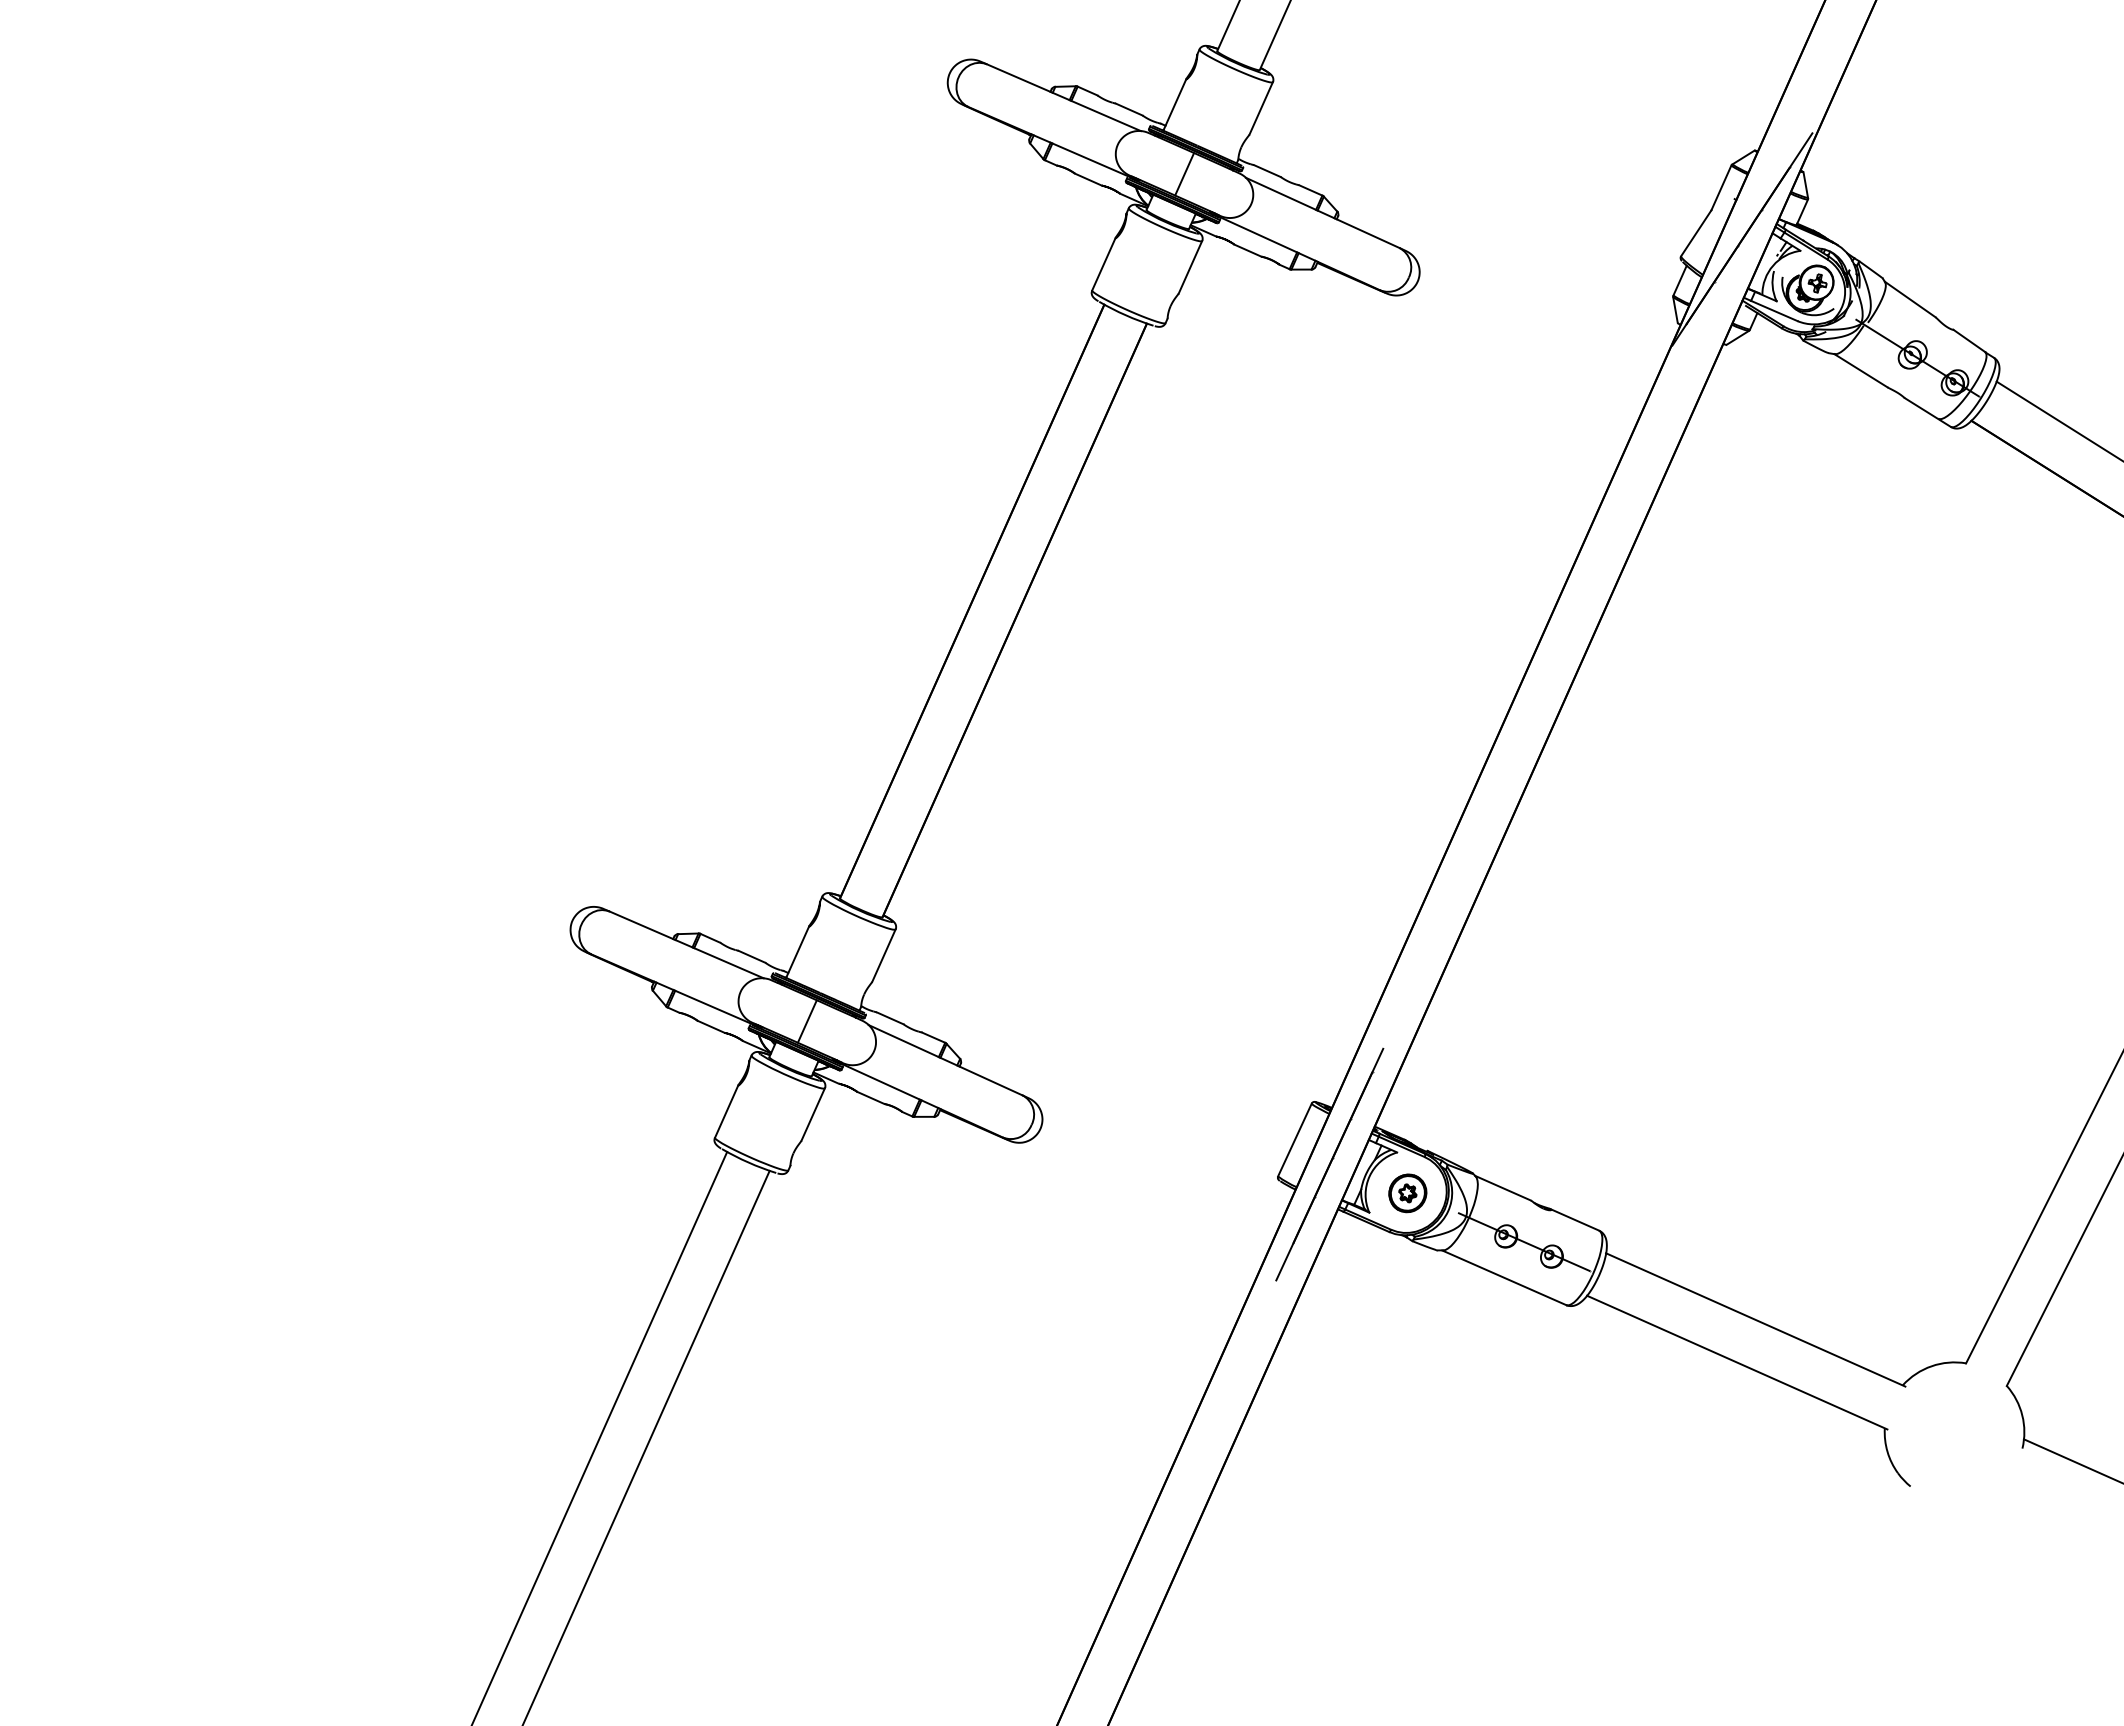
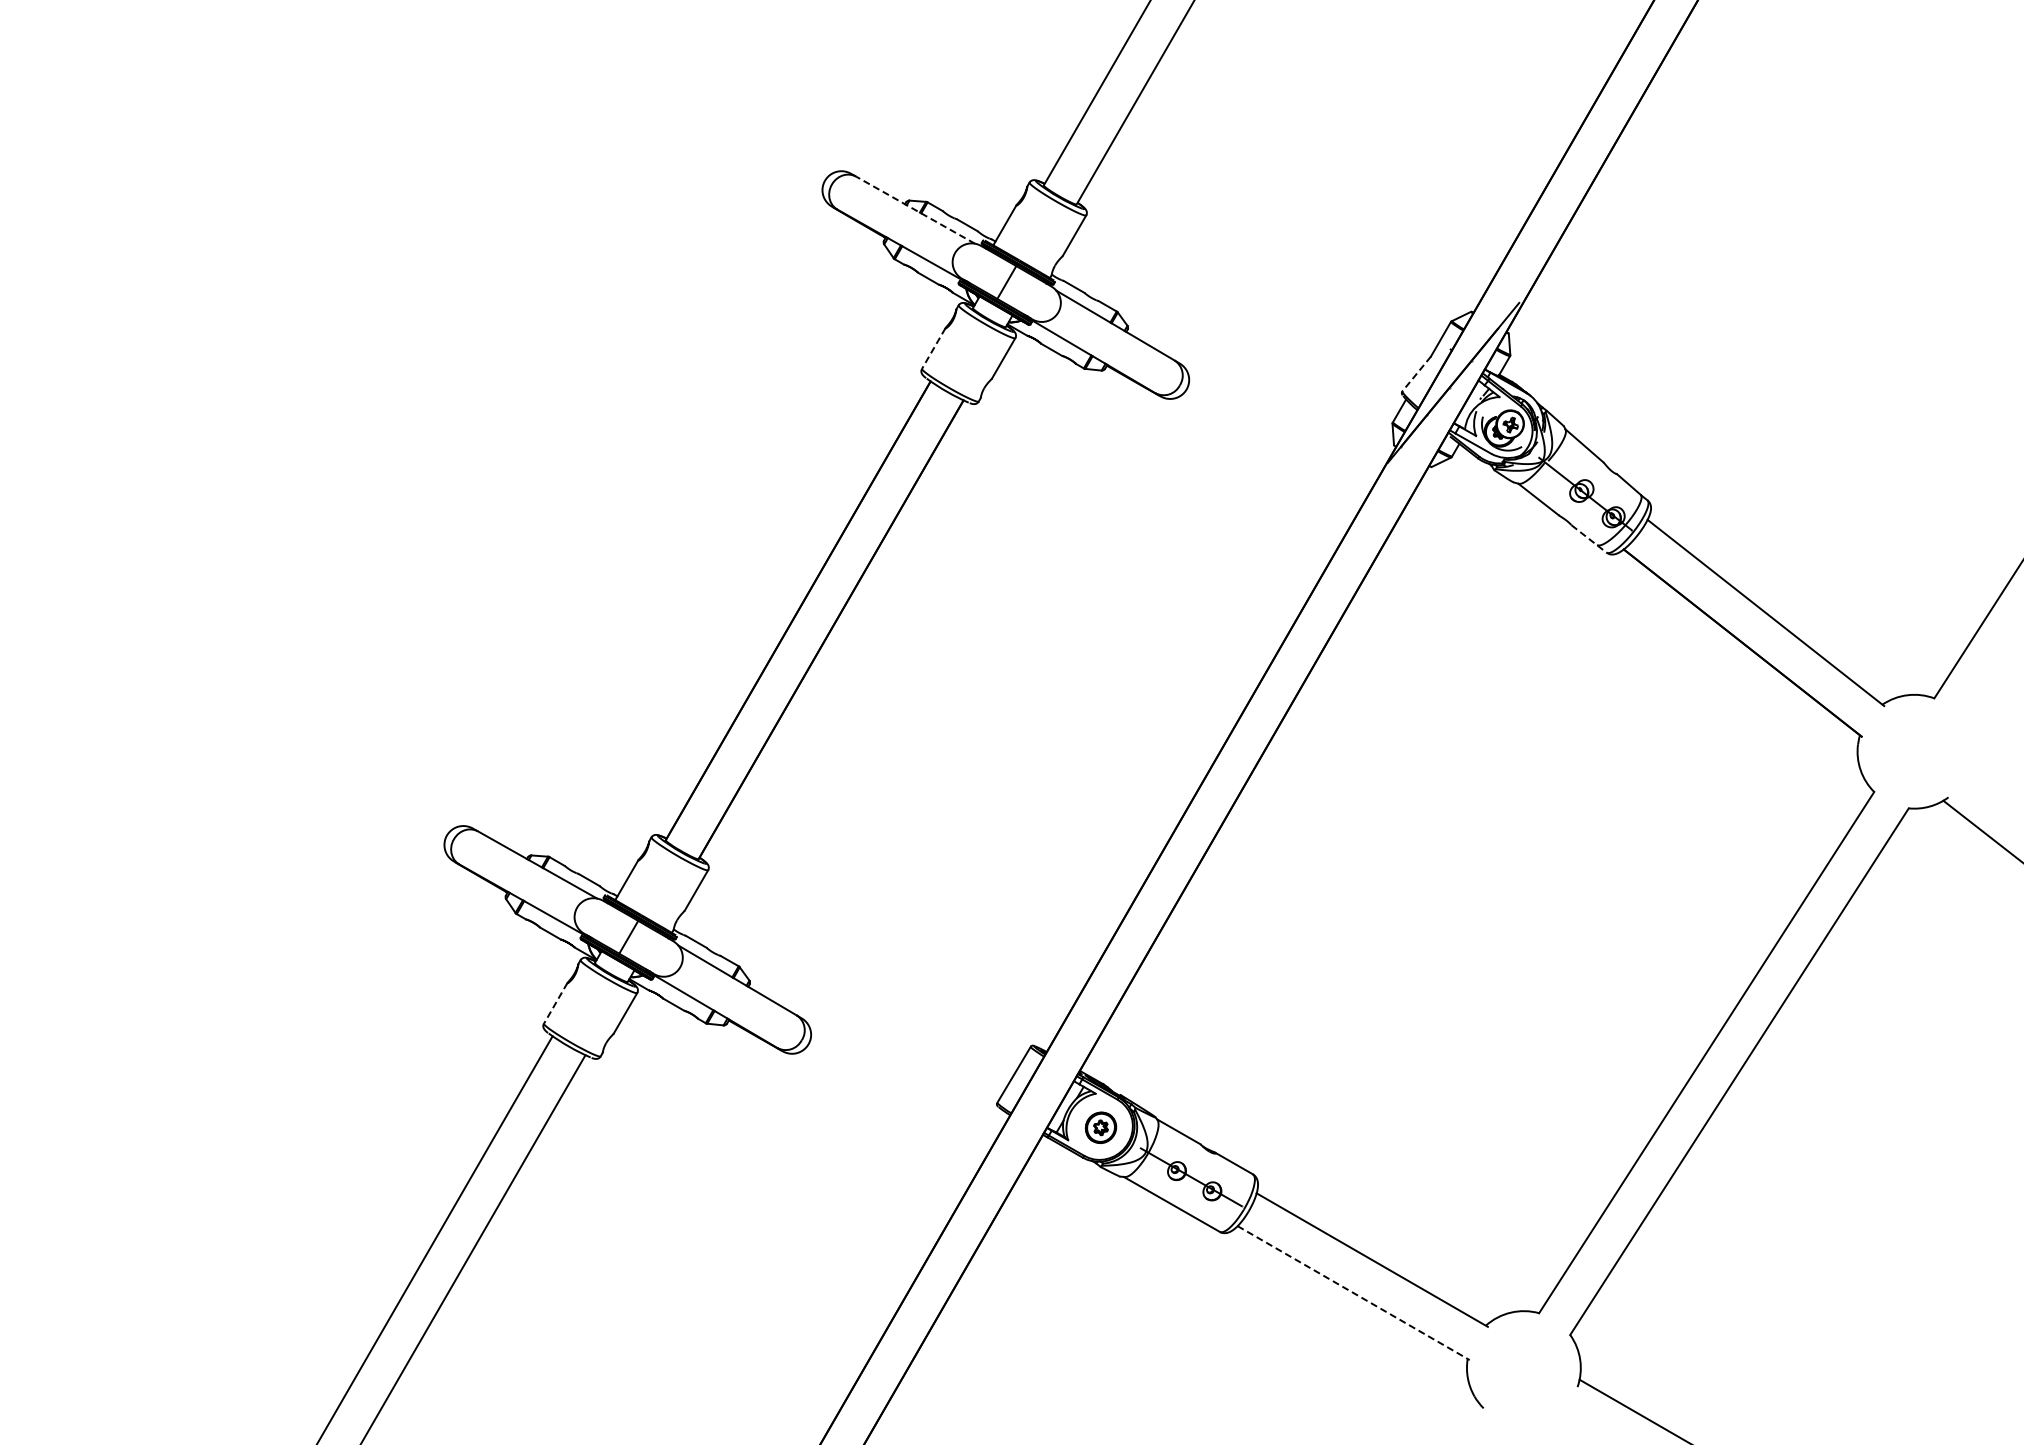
line: (1063, 96) -> (915, 209), solid -> dashed
line: (1696, 233) -> (1416, 374), solid -> dashed
line: (1103, 264) -> (933, 348), solid -> dashed
line: (1928, 413) -> (1589, 539), solid -> dashed
line: (726, 1111) -> (555, 1003), solid -> dashed
line: (1330, 1164) -> (1040, 1097), removed
line: (1738, 1362) -> (1354, 1293), solid -> dashed

